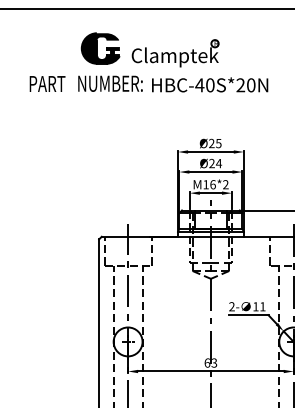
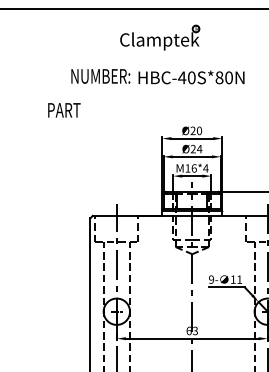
part: (100, 48) -> (91, 44), removed
part: (175, 53) -> (160, 37), moved
text: (47, 83) -> (64, 109), moved
text: (240, 85) -> (219, 77), HBC-40S*20N -> HBC-40S*80N
text: (218, 143) -> (199, 130), Ø25 -> Ø20
text: (225, 184) -> (205, 168), M16*2 -> M16*4
text: (231, 306) -> (211, 279), 2- -> 9-

